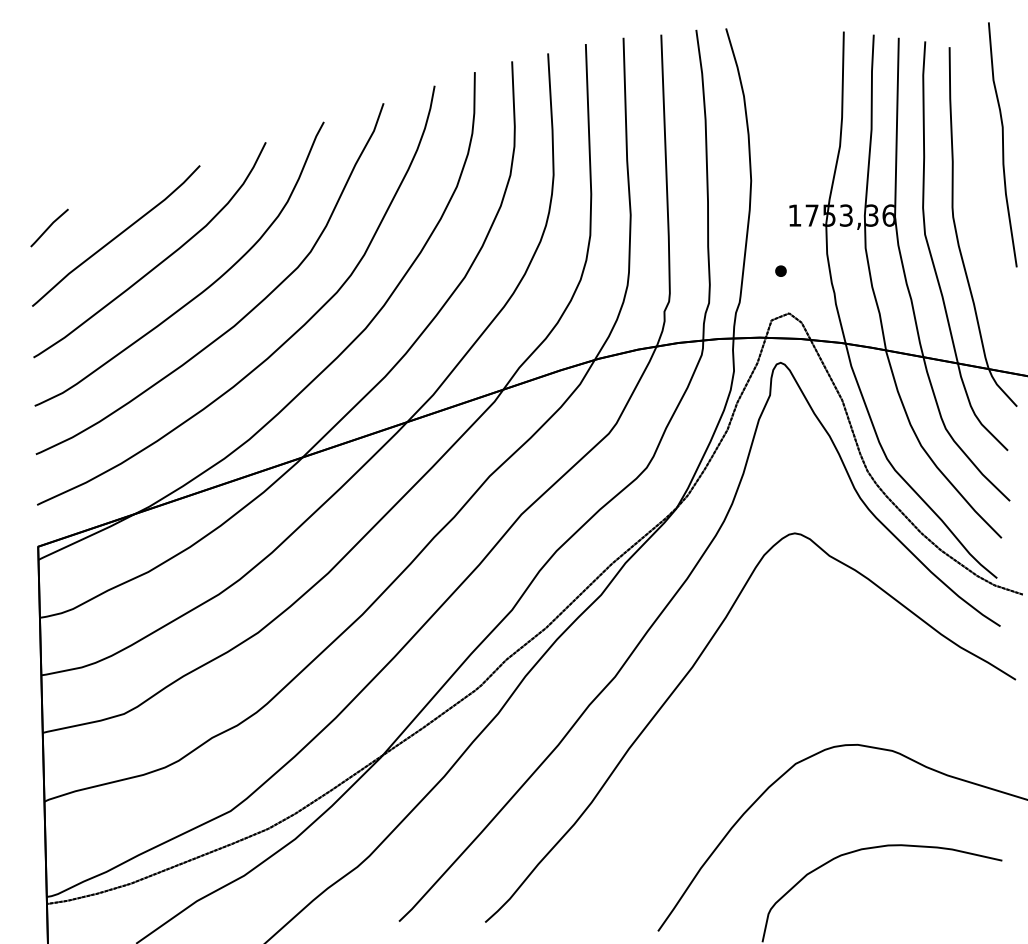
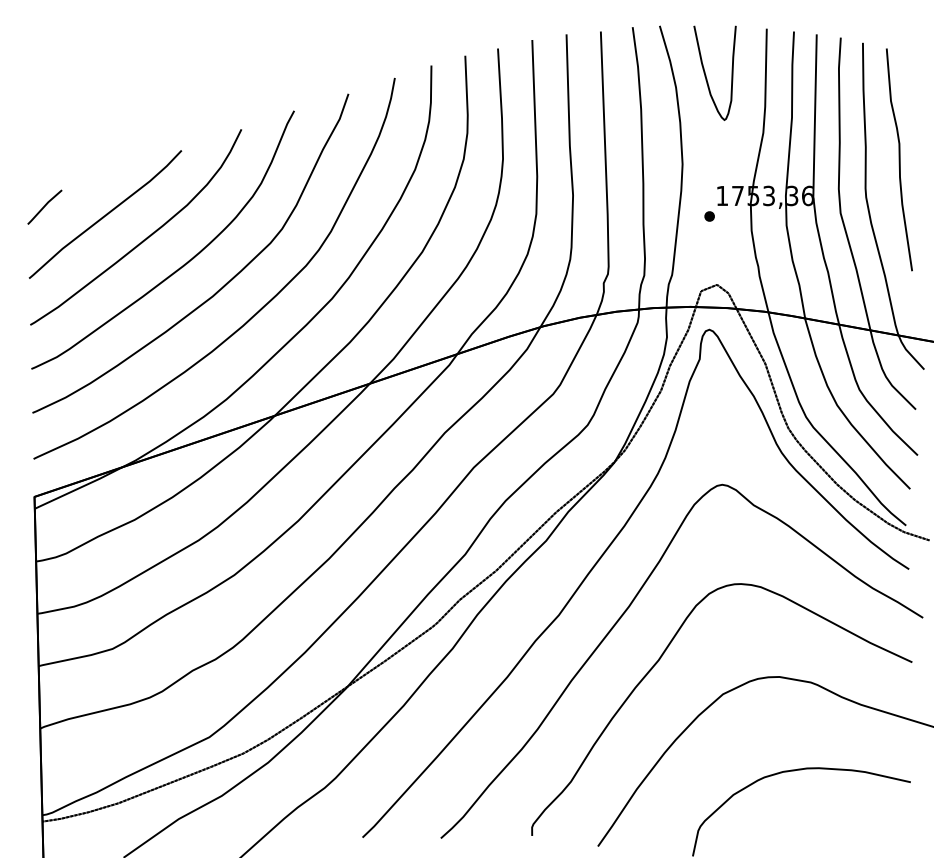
curve: (777, 83) -> (706, 75), added
curve: (1002, 144) -> (899, 159), moved
part: (780, 270) -> (709, 215), moved
curve: (725, 727) -> (659, 661), added

